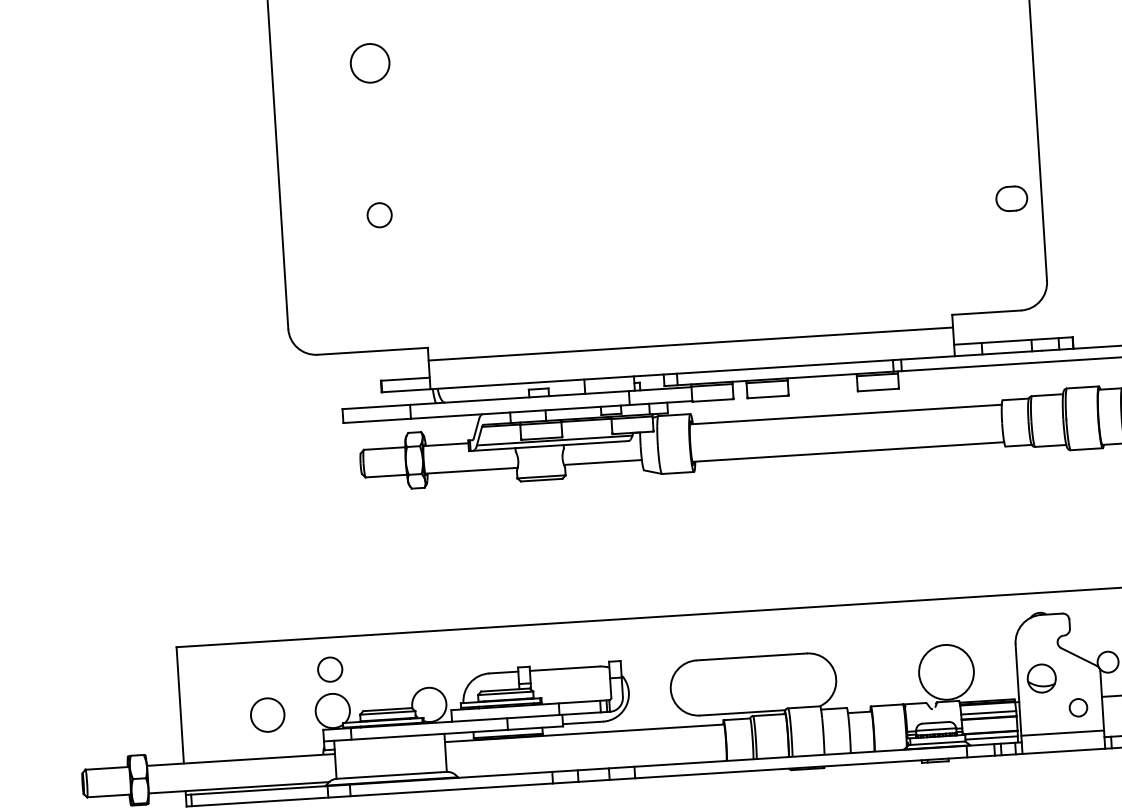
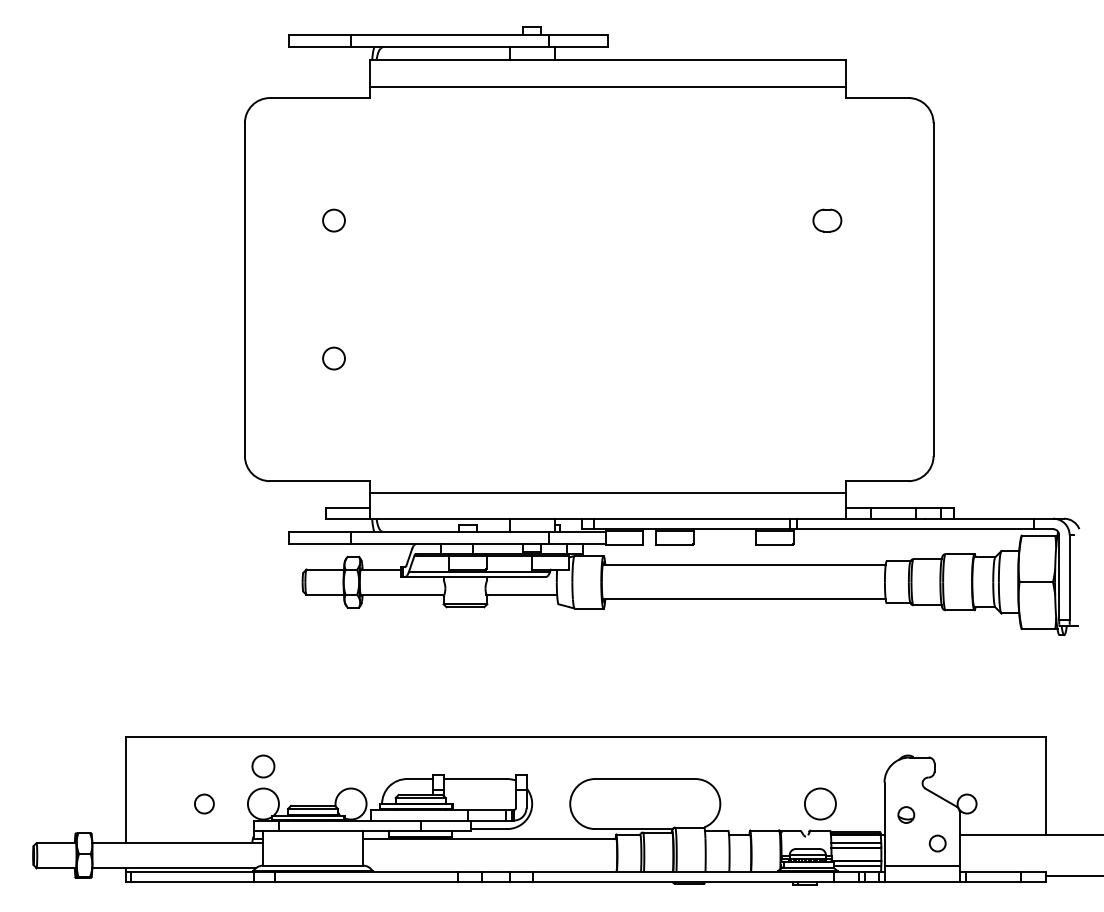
circle: (369, 63) -> (333, 220), size x0.62
part: (1011, 198) -> (827, 220), moved
circle: (945, 671) -> (819, 803), size x0.62
part: (1042, 677) -> (906, 814), size x0.62
circle: (267, 714) -> (204, 803), size x0.62

